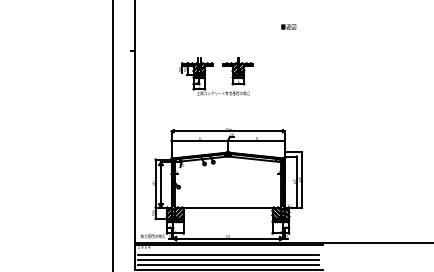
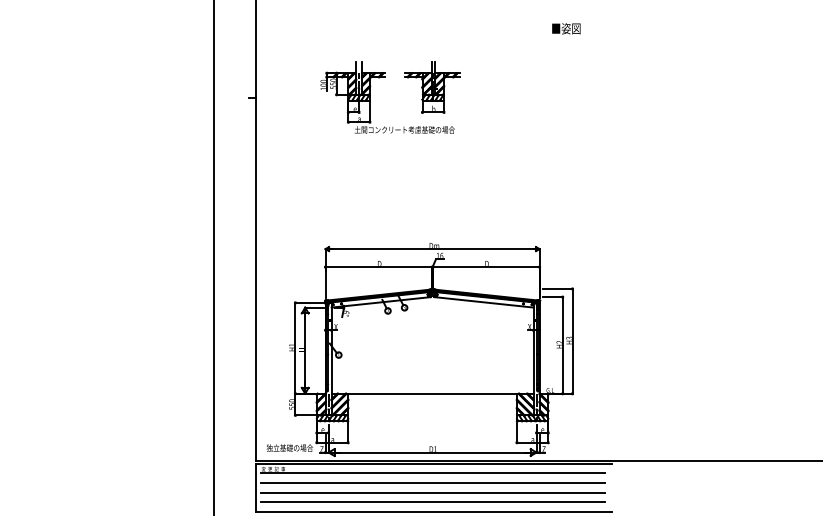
text: (288, 26) -> (565, 27), moved
part: (213, 66) -> (385, 78), moved
line: (228, 249) -> (433, 473), added

